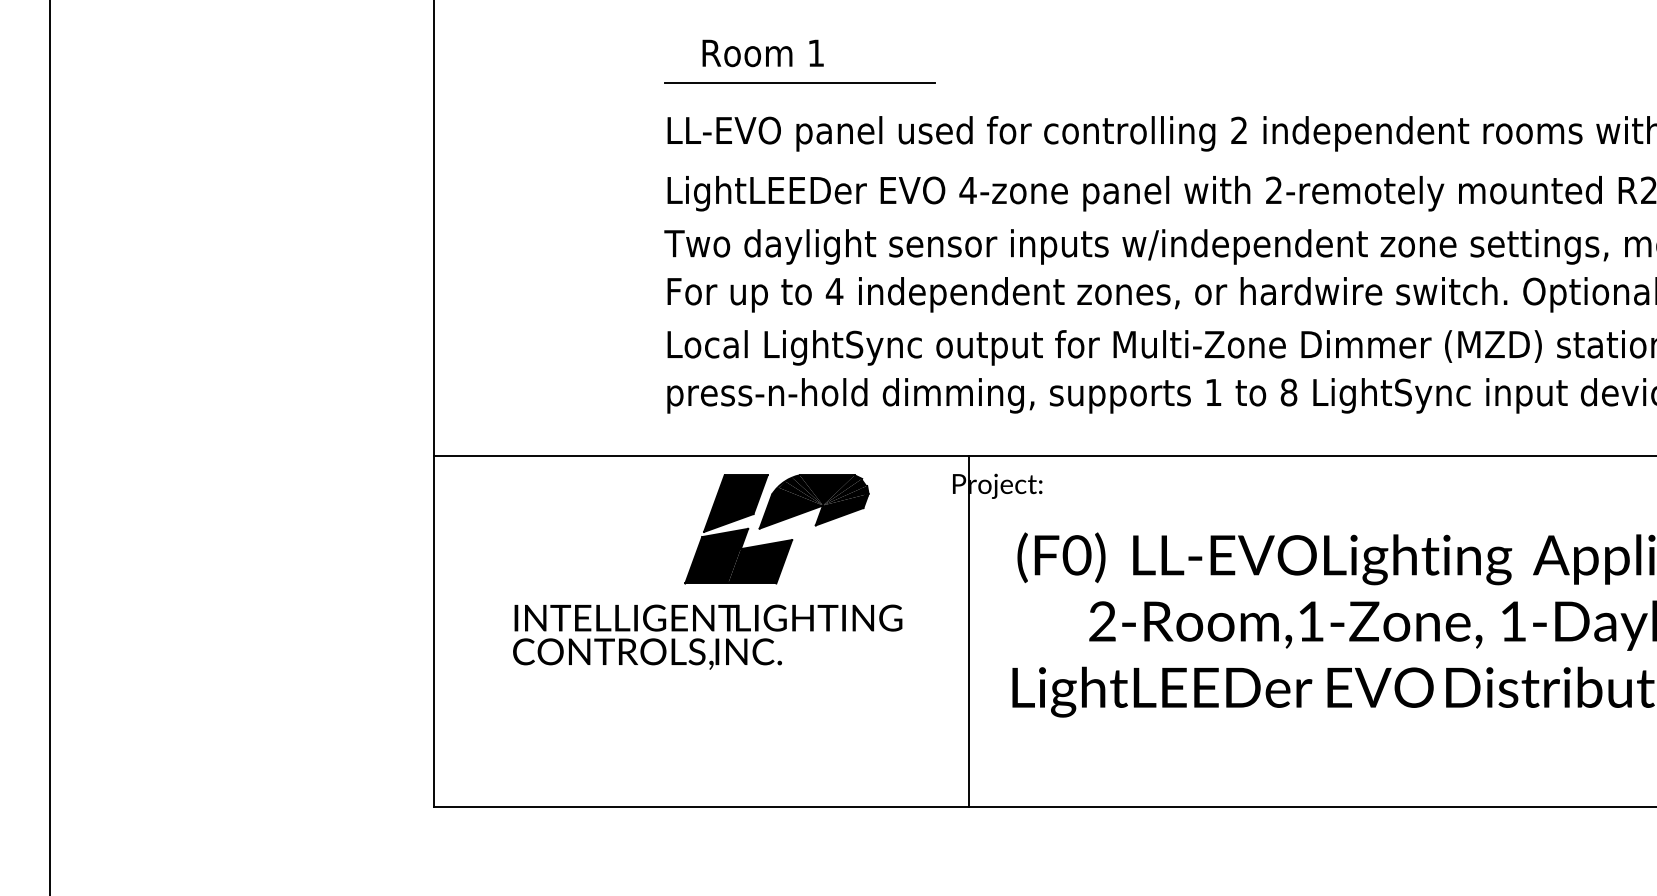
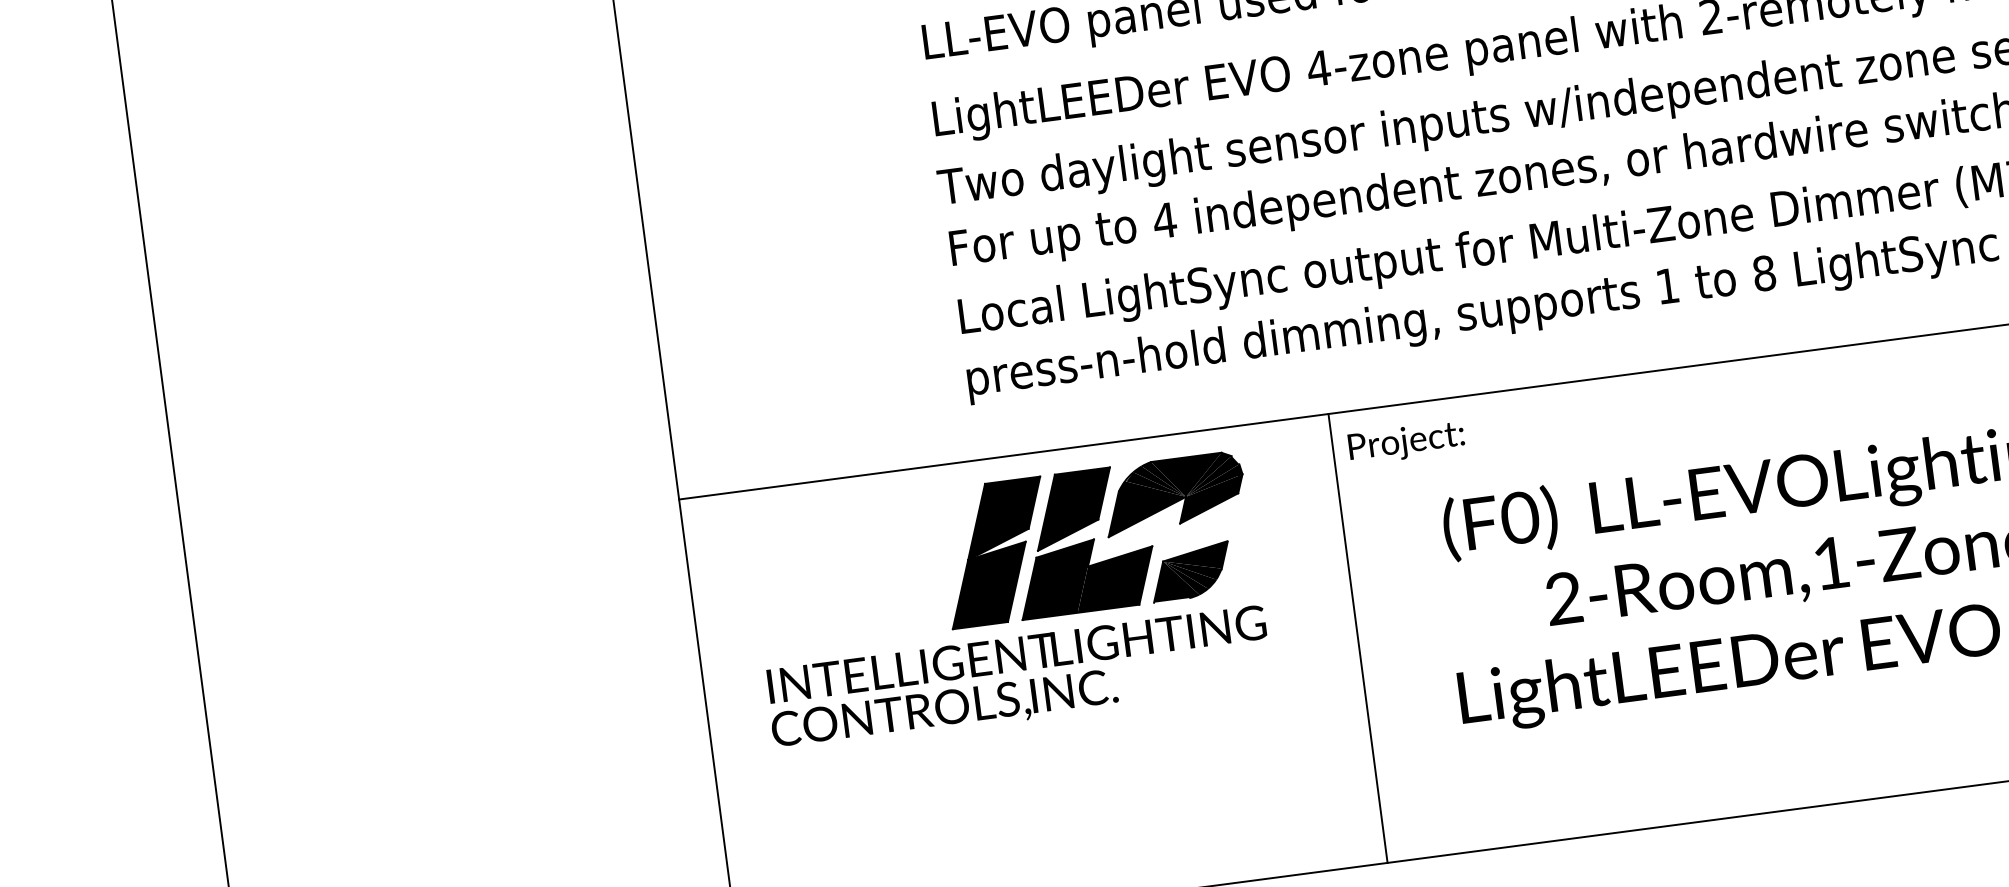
part: (671, 529) -> (995, 553), added
part: (818, 563) -> (1190, 571), added
line: (968, 631) -> (1357, 638), moved
text: (707, 636) -> (1018, 677), moved

